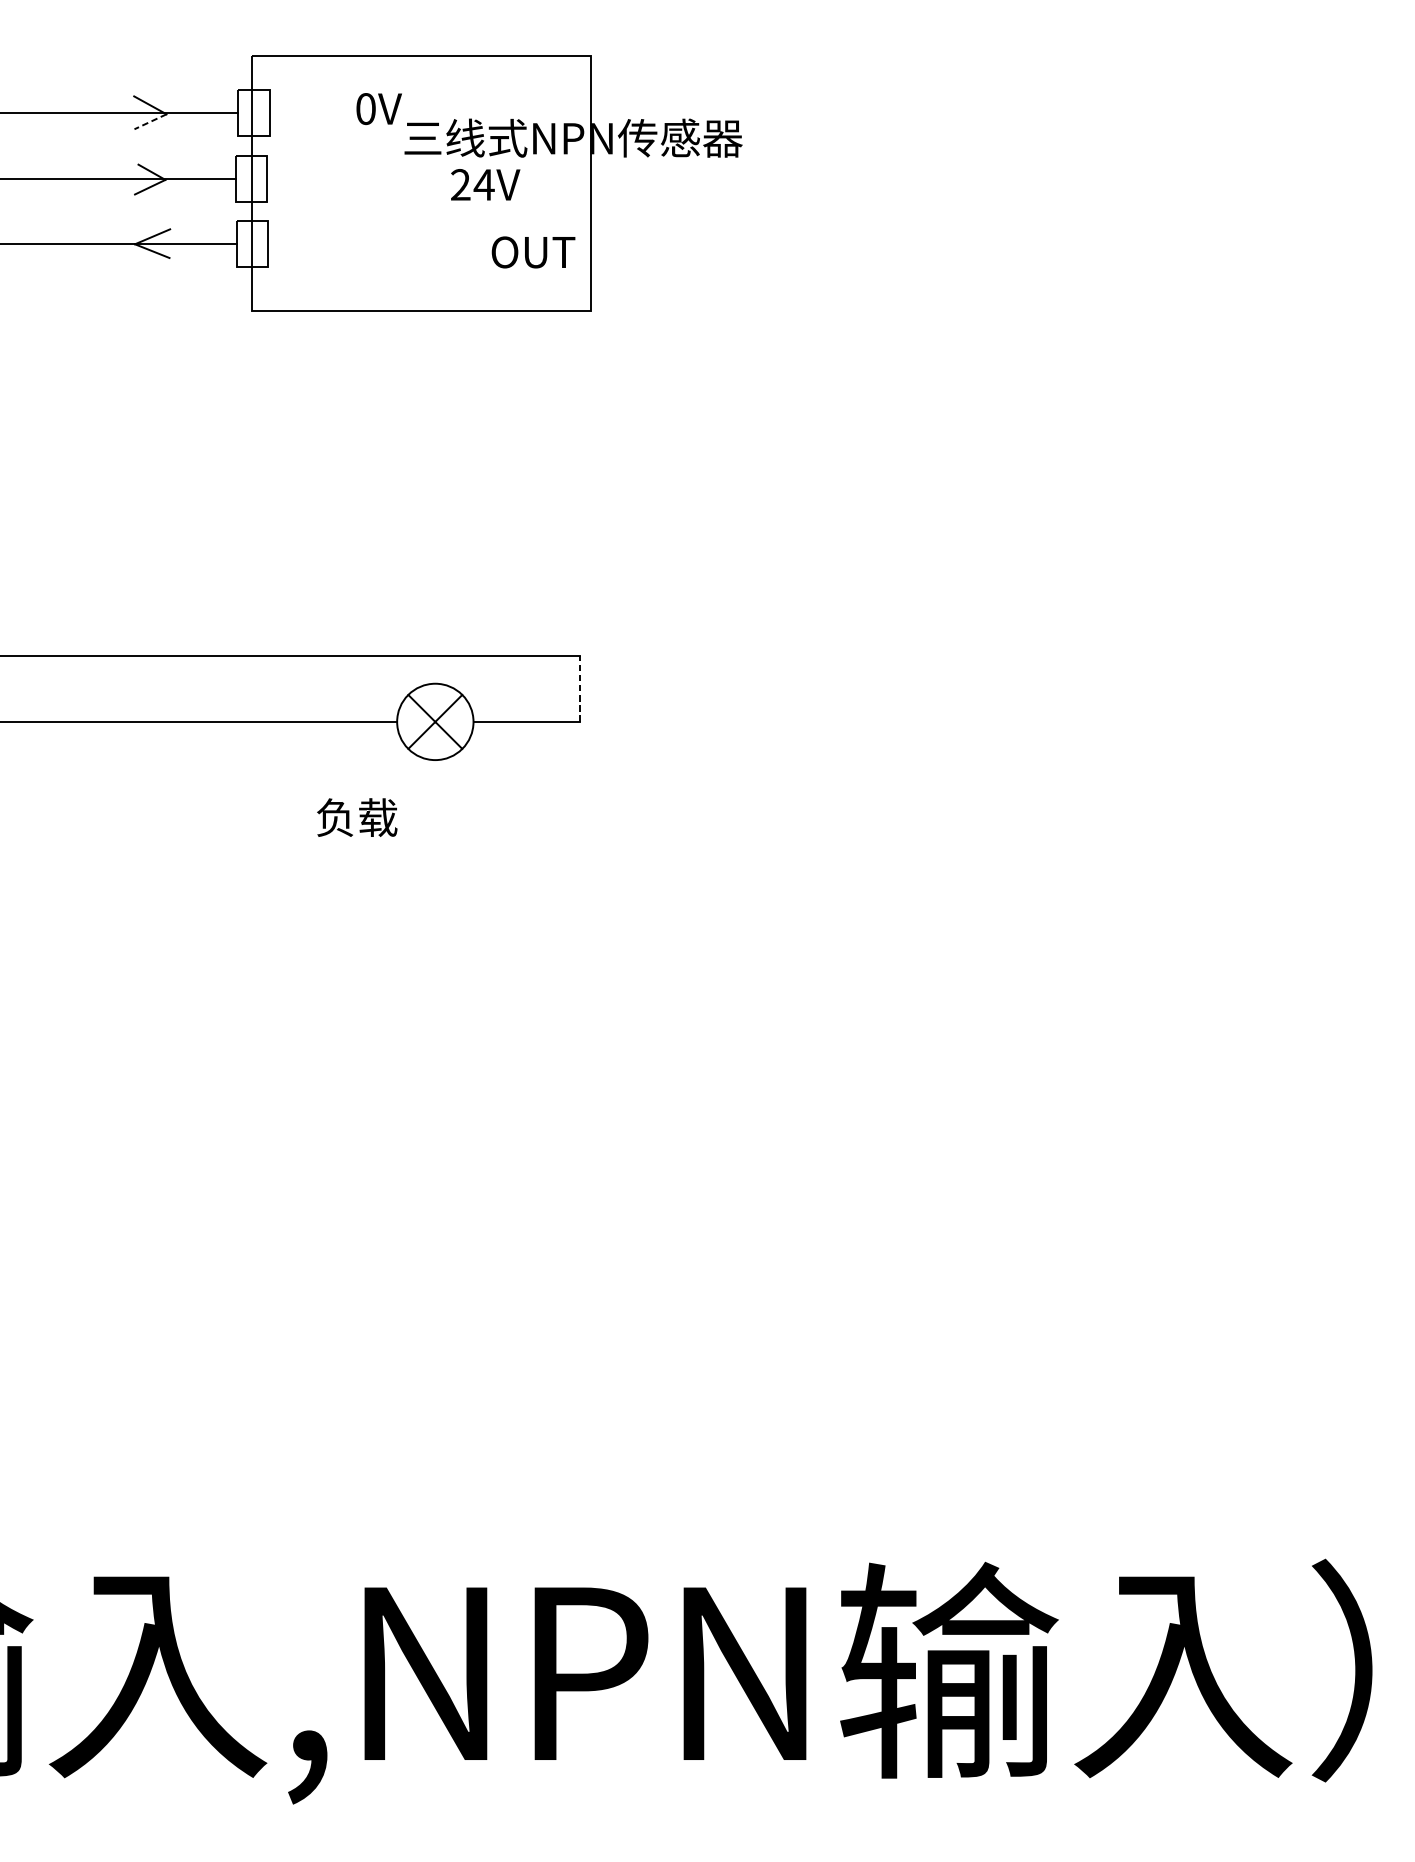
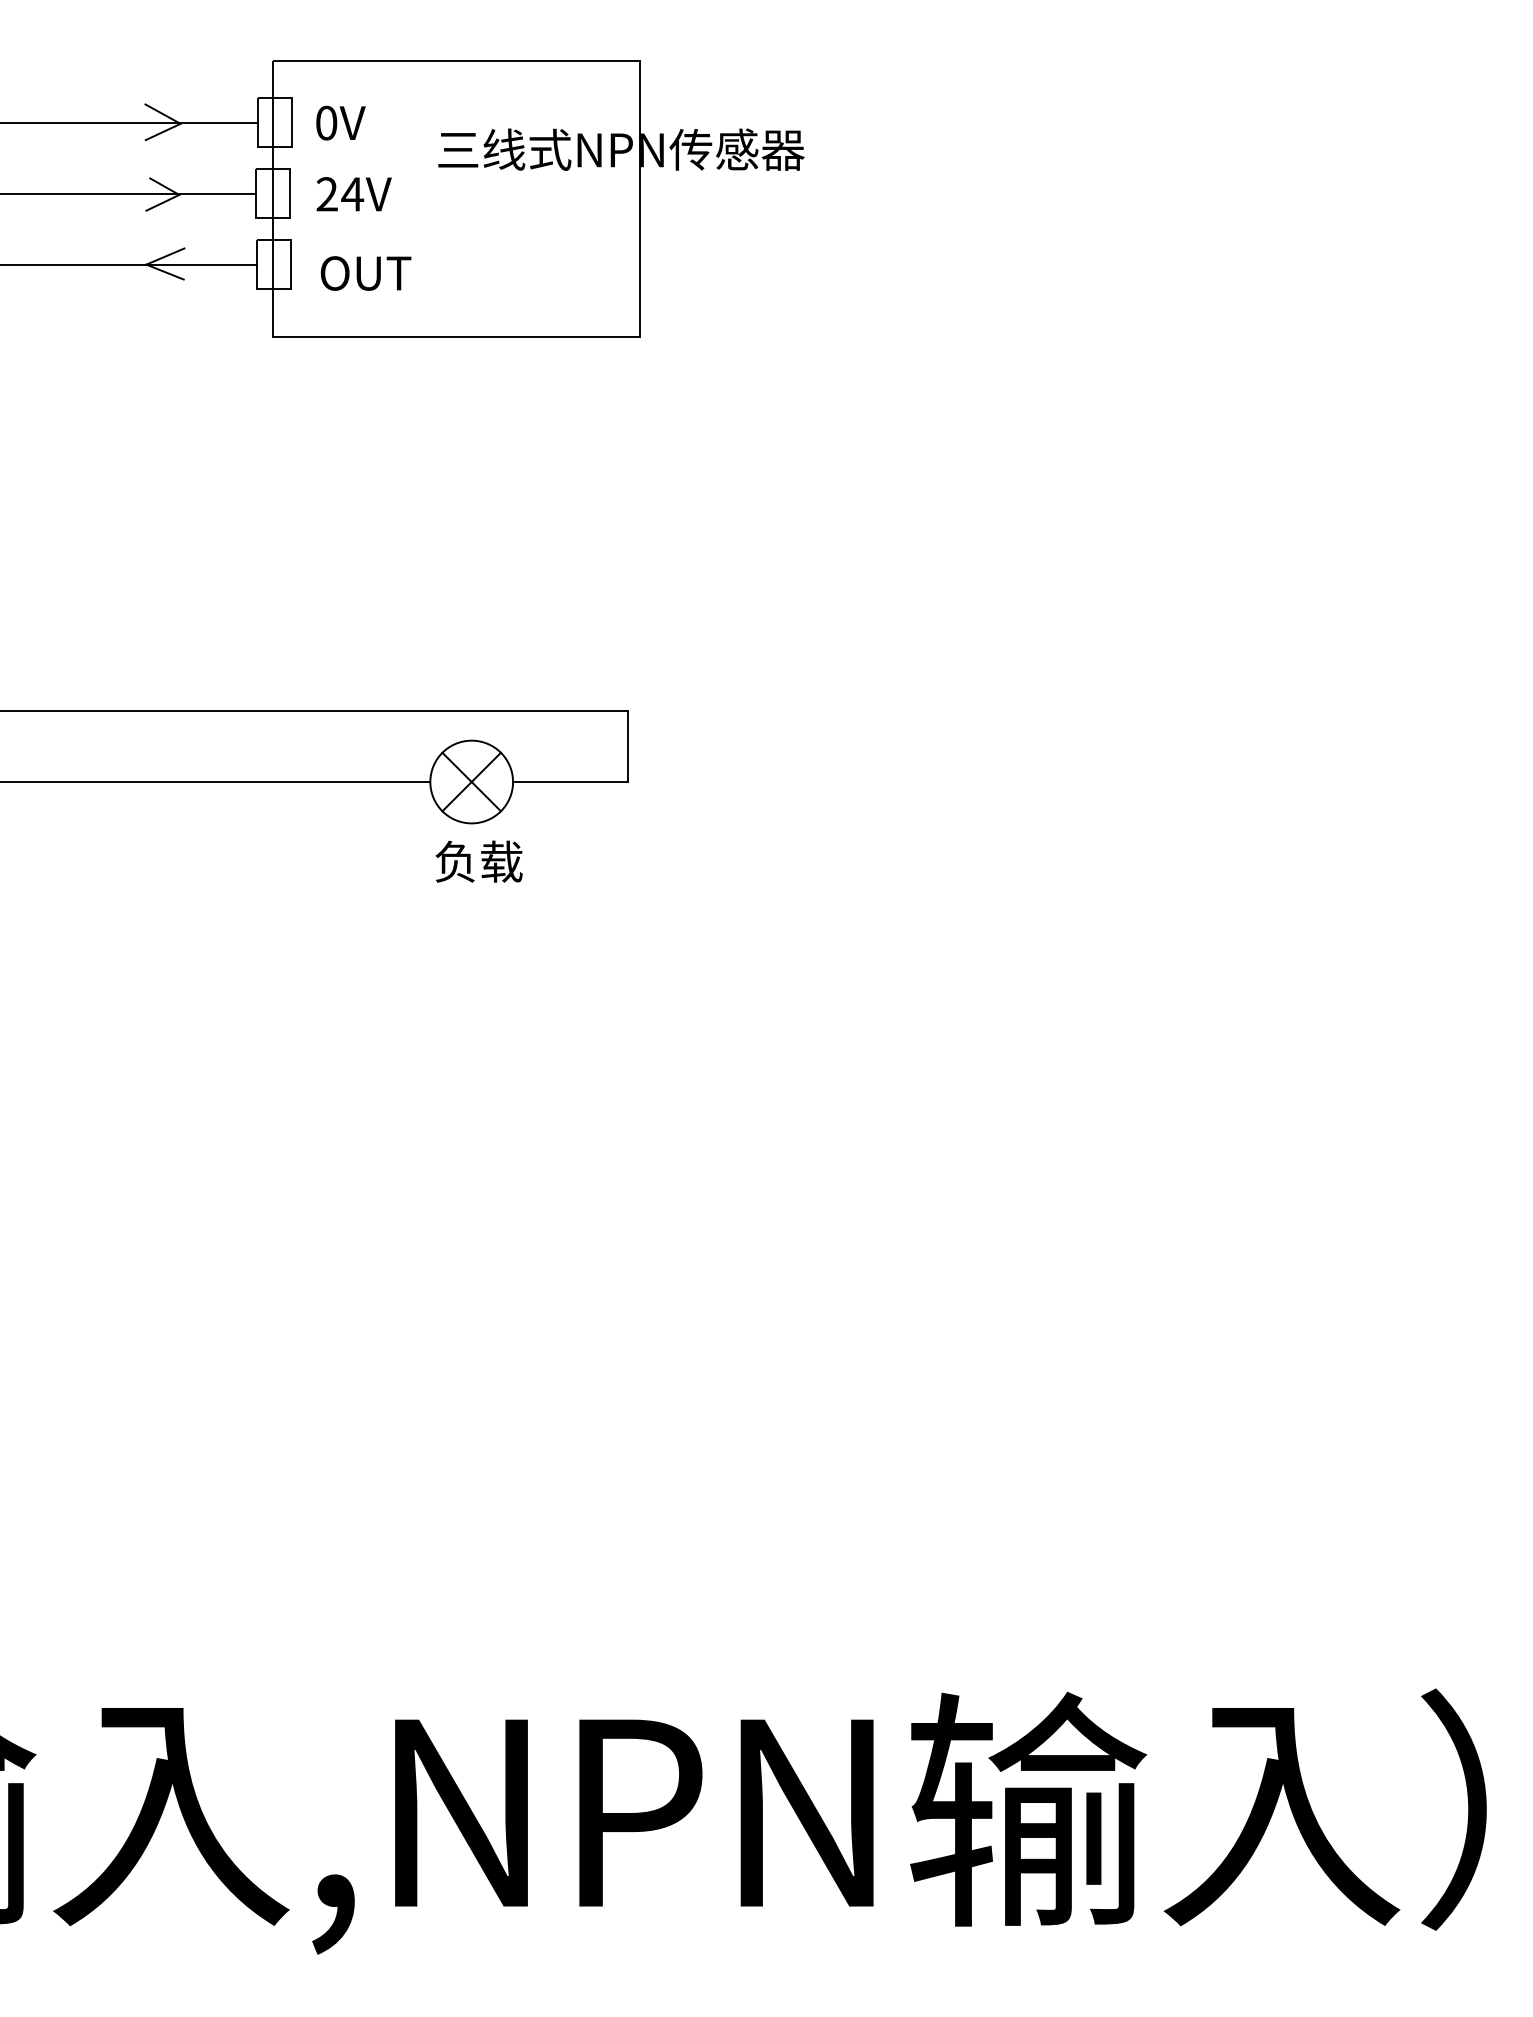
text: (378, 108) -> (340, 122), moved
line: (149, 122) -> (162, 132), dashed -> solid
text: (485, 185) -> (353, 194), moved
text: (533, 252) -> (365, 273), moved
line: (580, 689) -> (628, 746), dashed -> solid
text: (356, 817) -> (478, 861), moved

